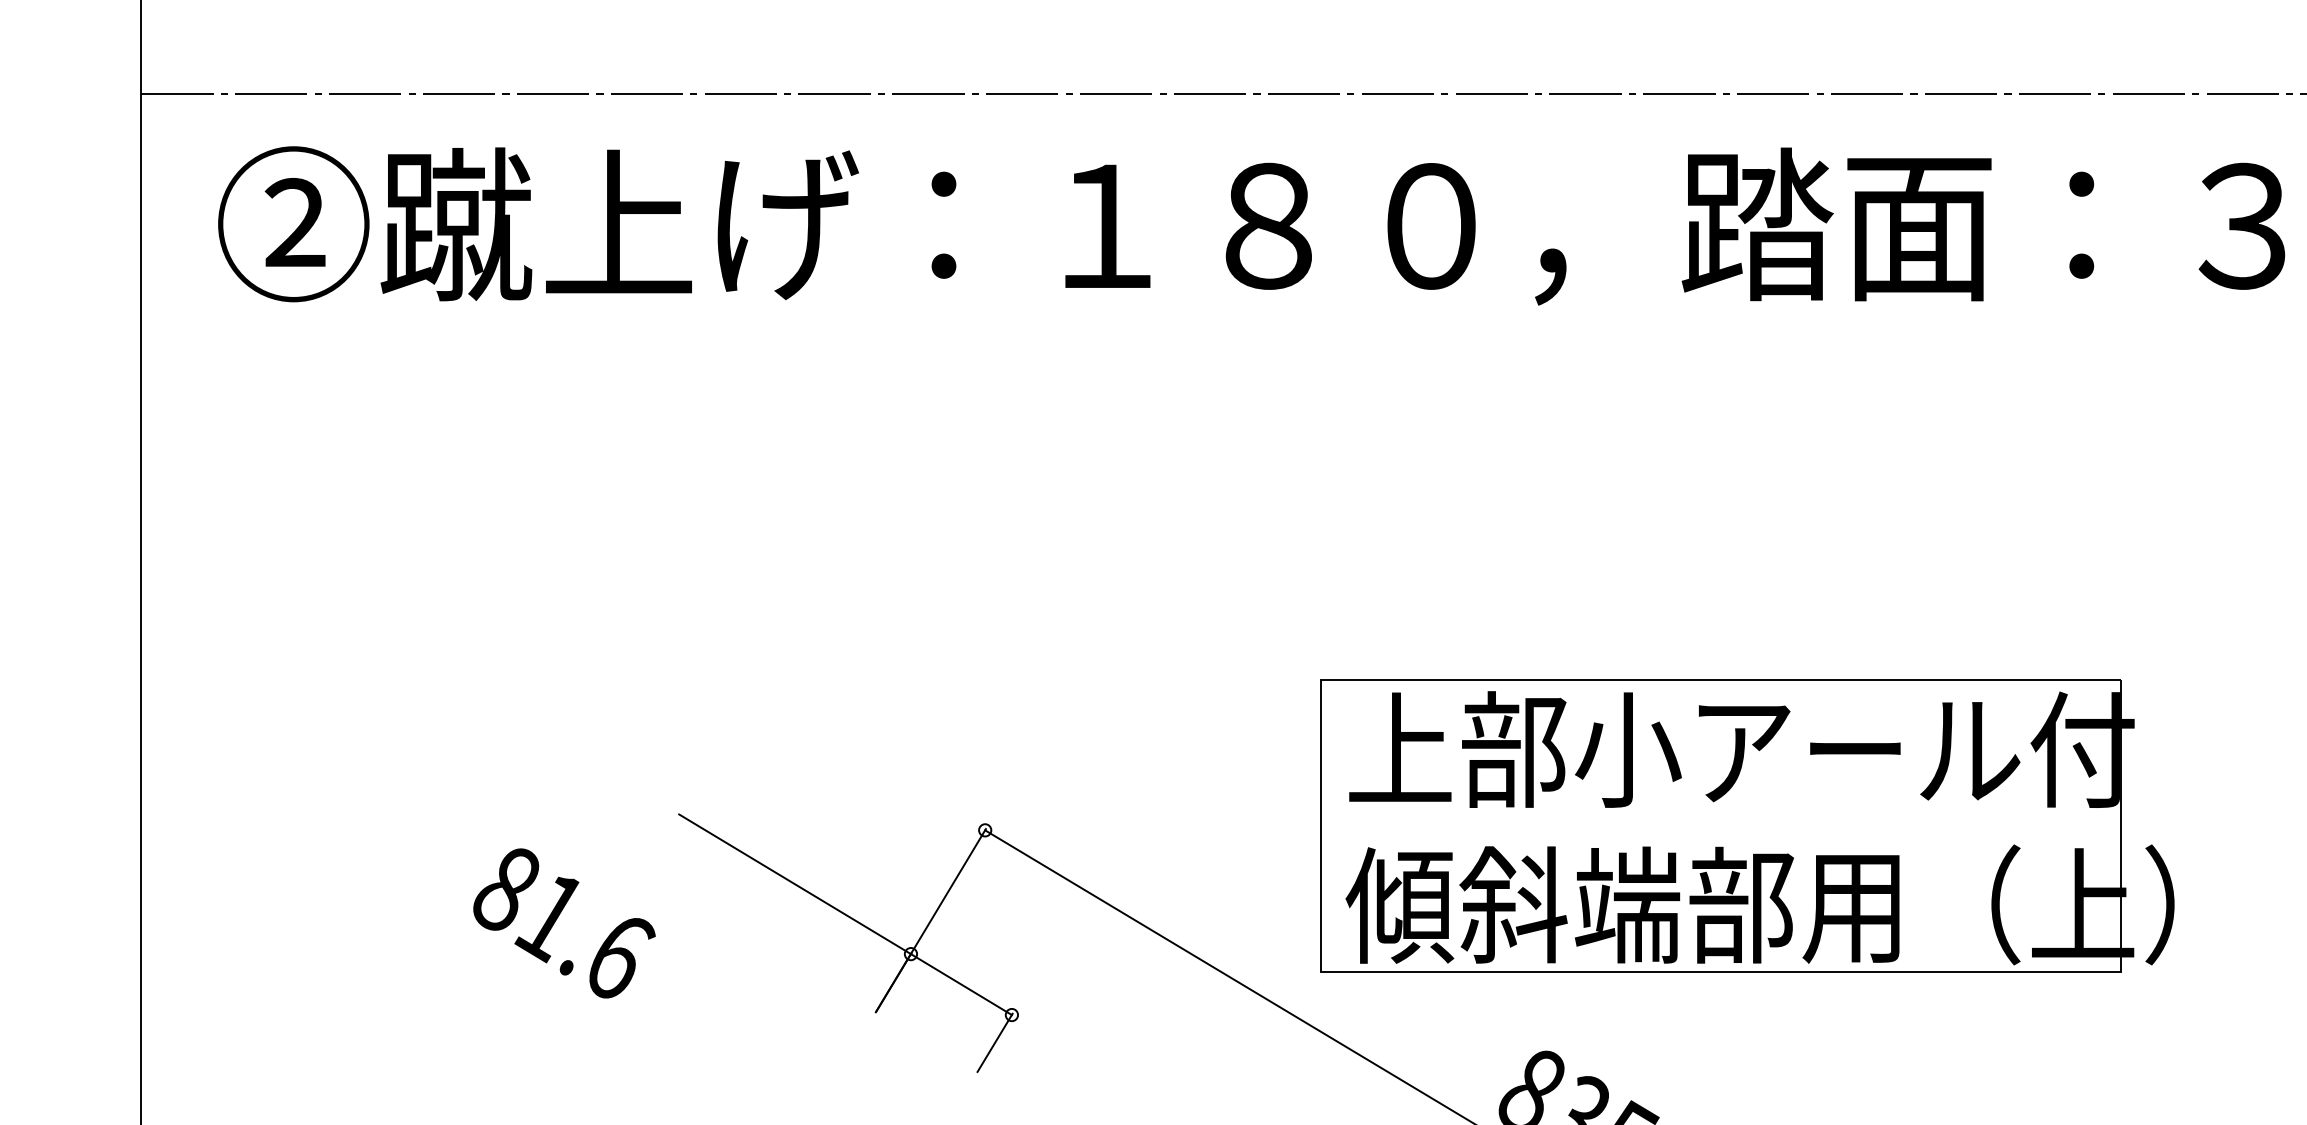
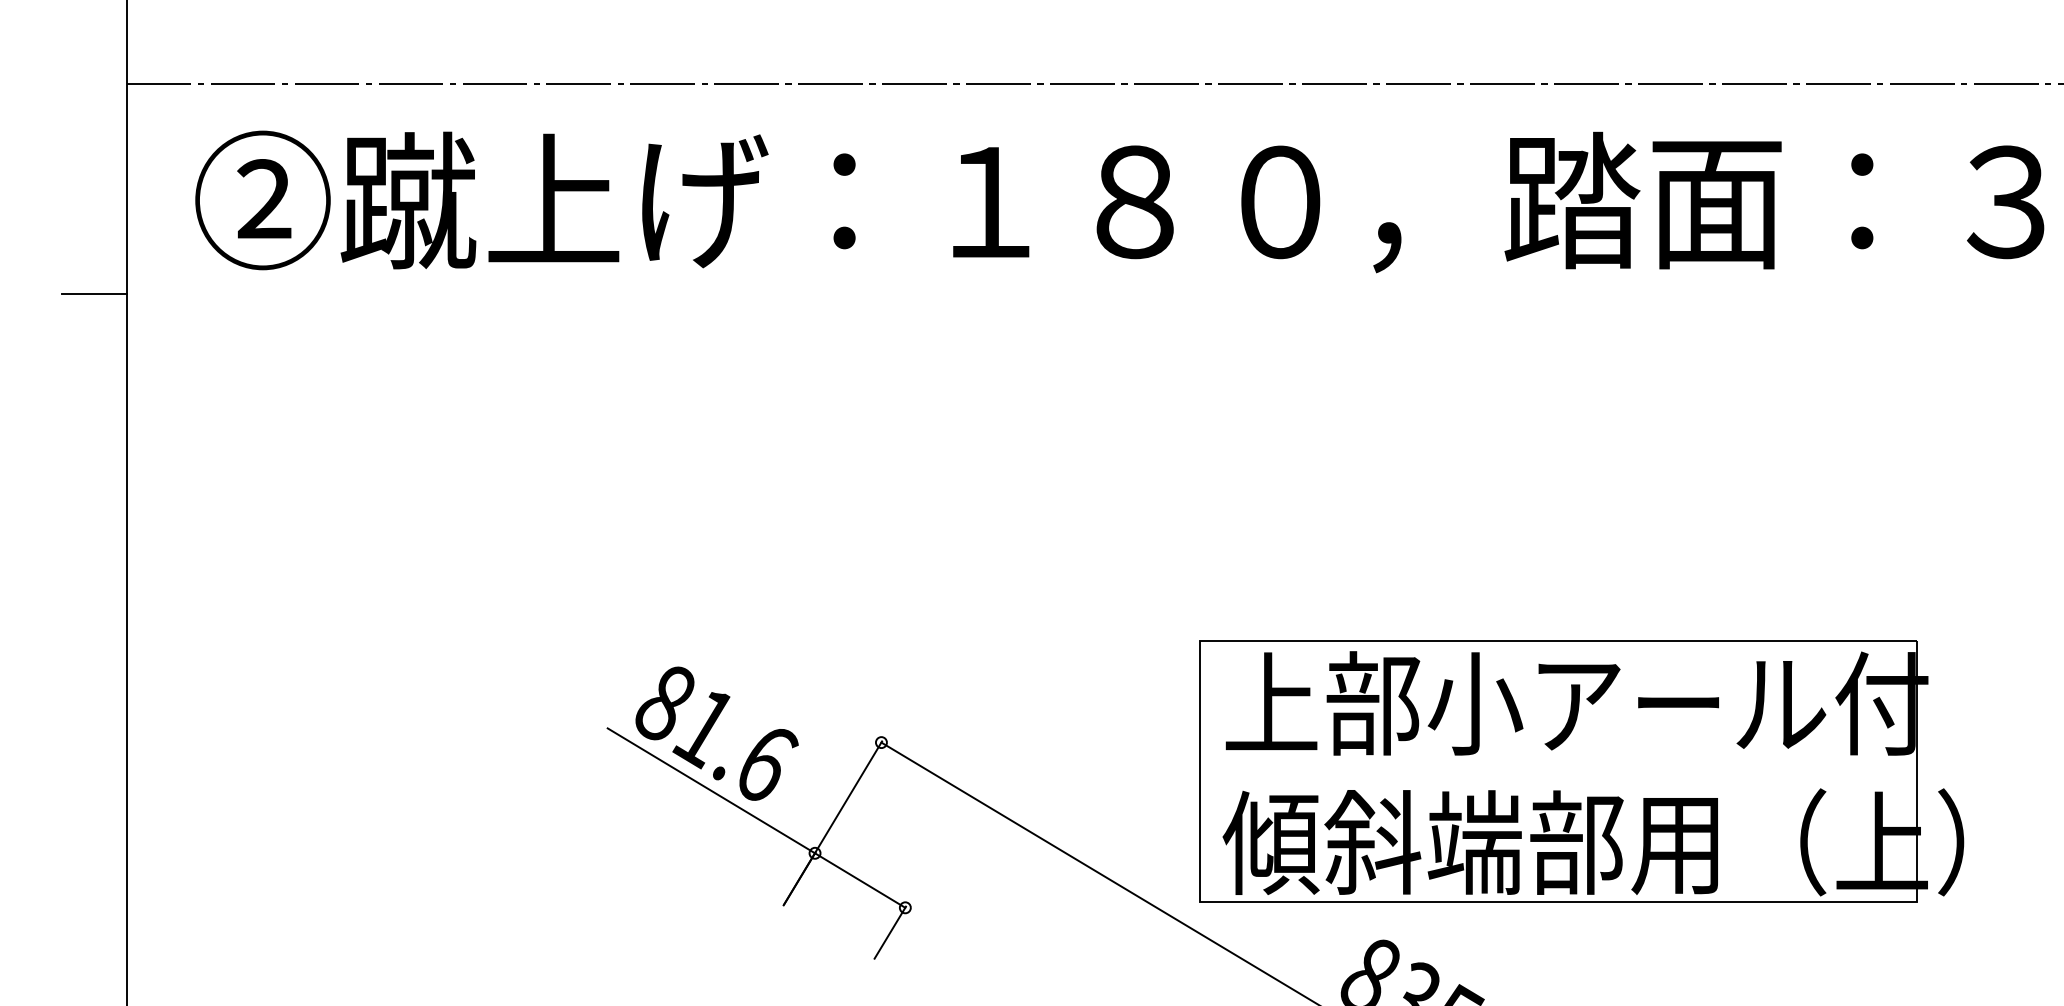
line: (105, 328) -> (94, 293), added
part: (1747, 825) -> (1582, 771), moved
text: (564, 923) -> (717, 733), moved

